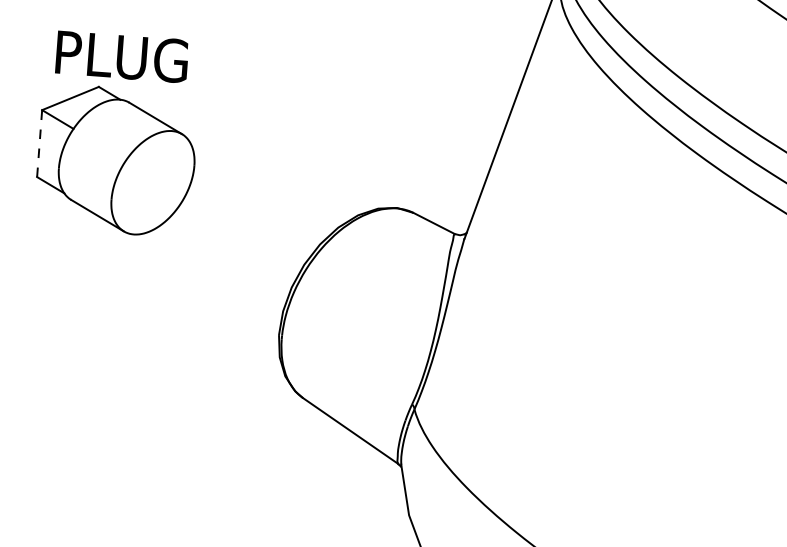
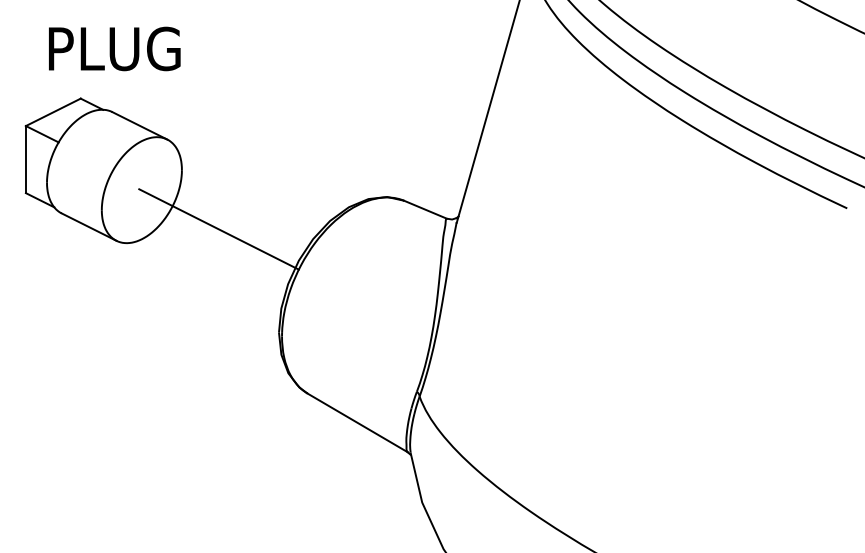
text: (121, 56) -> (114, 48), moved
line: (39, 143) -> (25, 159), dashed -> solid
line: (226, 227) -> (218, 229), added

